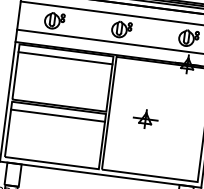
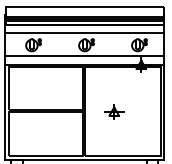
line: (65, 57) -> (45, 72), removed
line: (57, 115) -> (45, 118), removed

